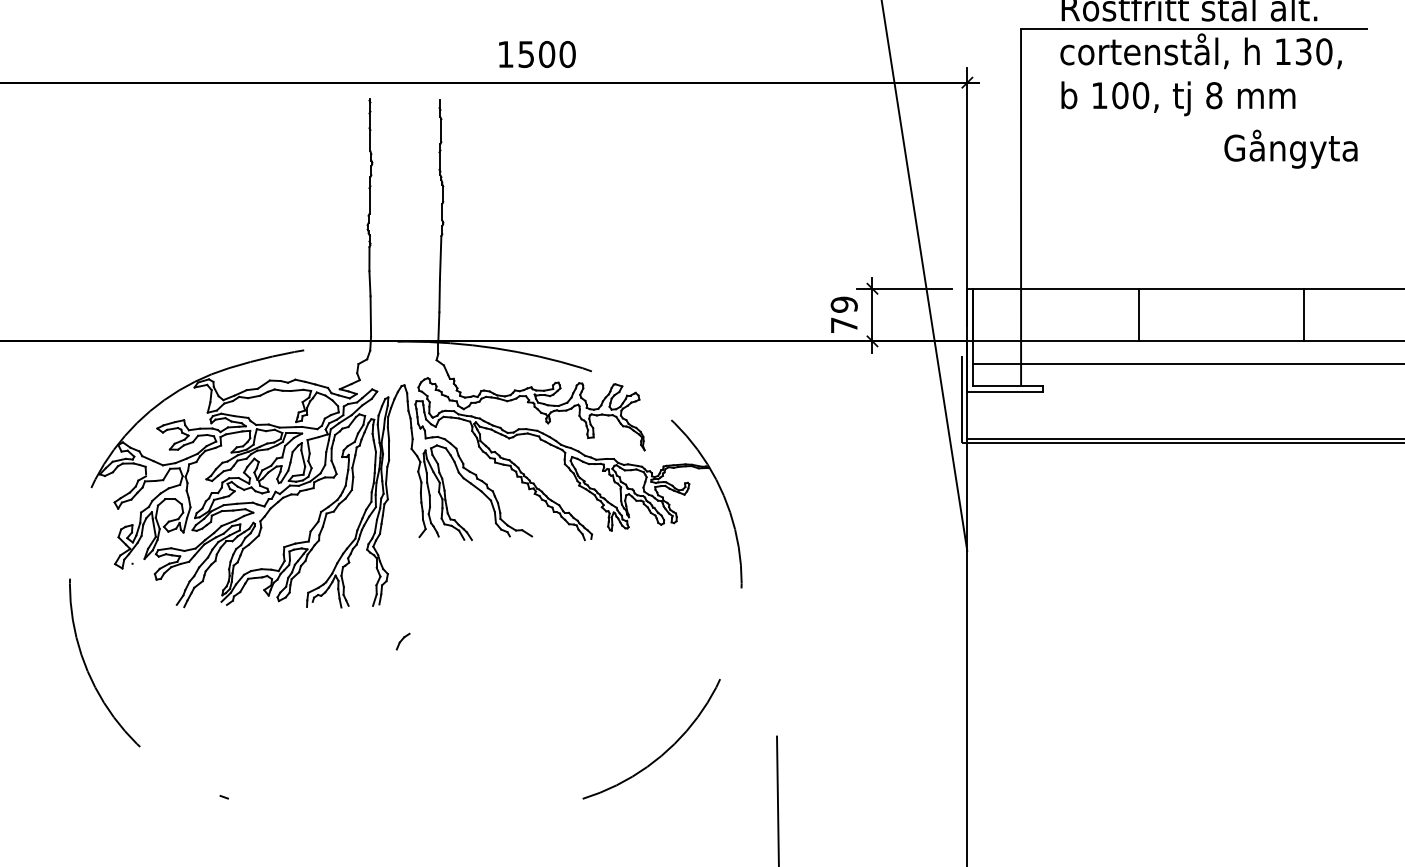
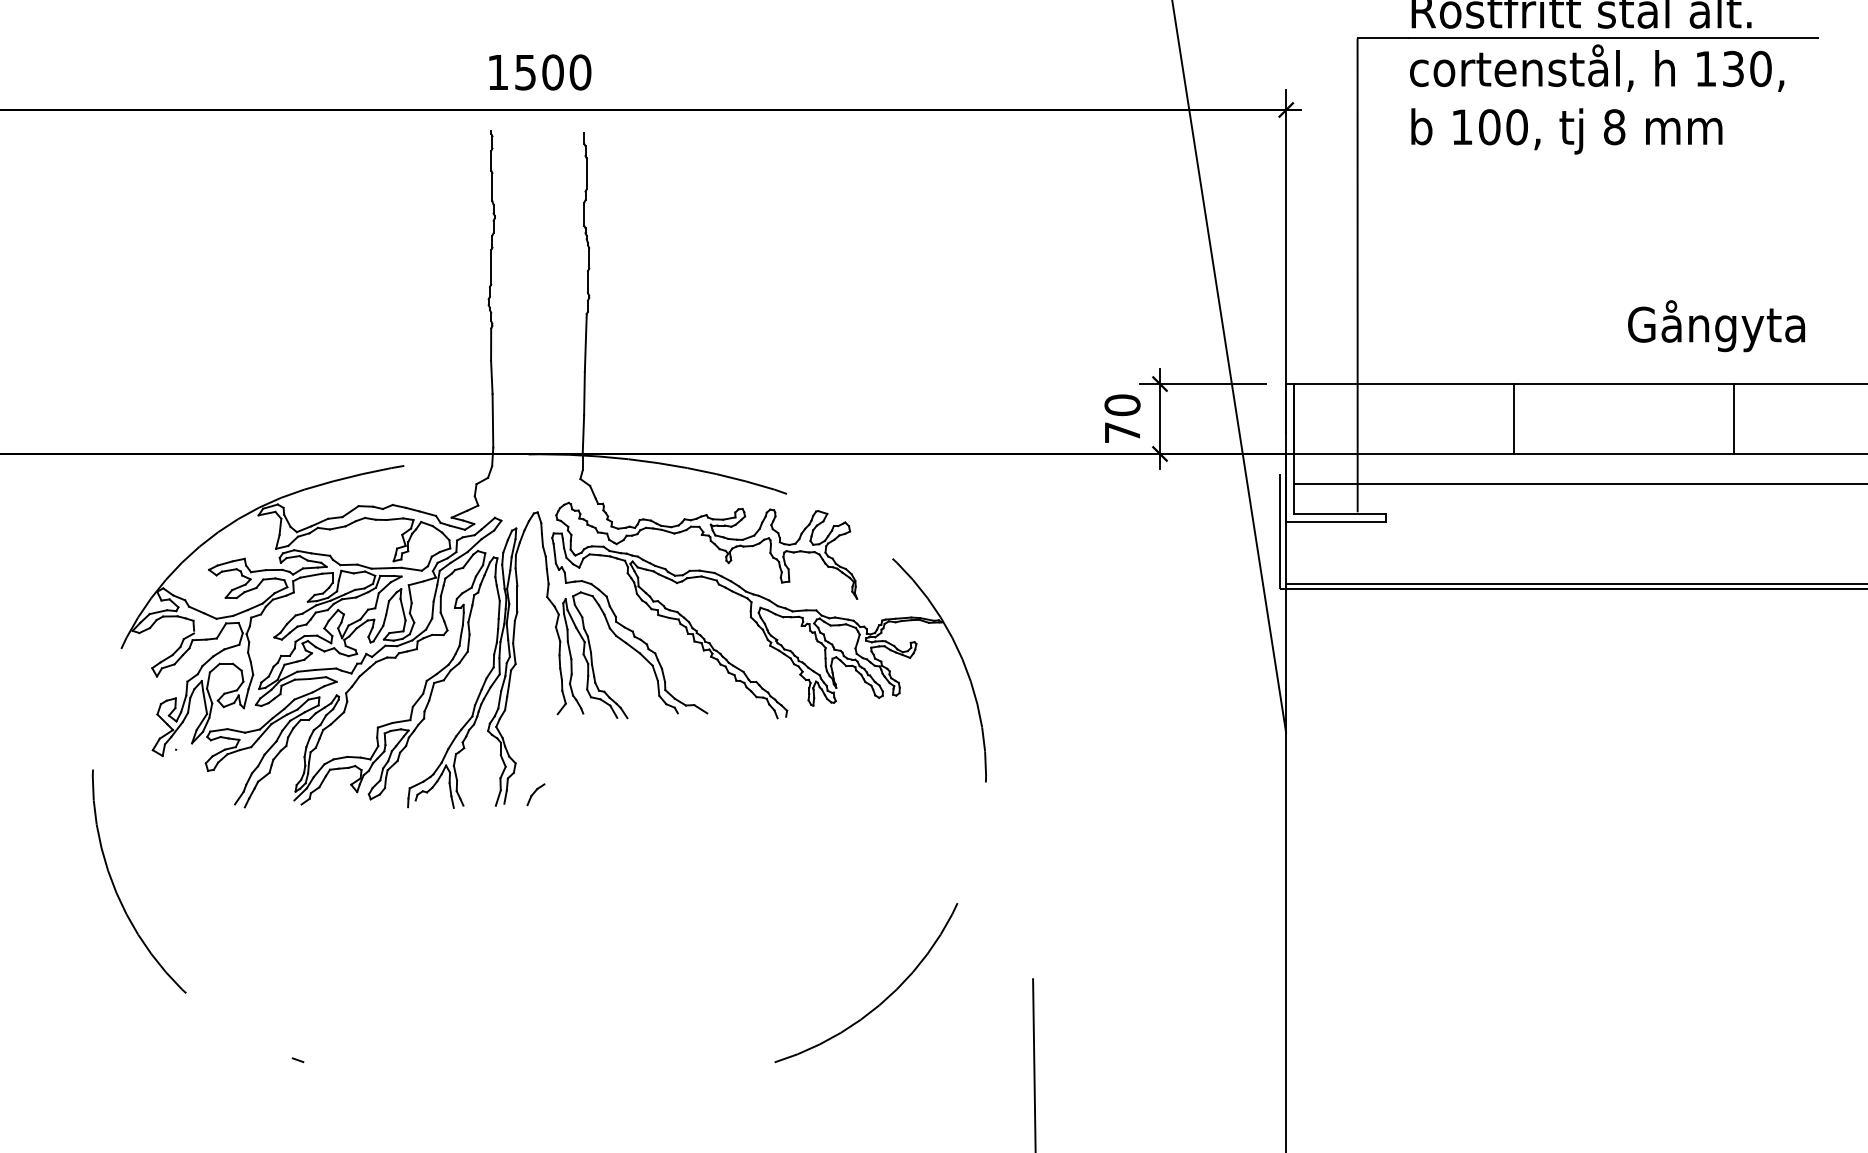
text: (537, 54) -> (540, 72), moved
text: (1290, 148) -> (1715, 325), moved
text: (843, 304) -> (1121, 404), 79 -> 70
part: (402, 641) -> (535, 794), moved

